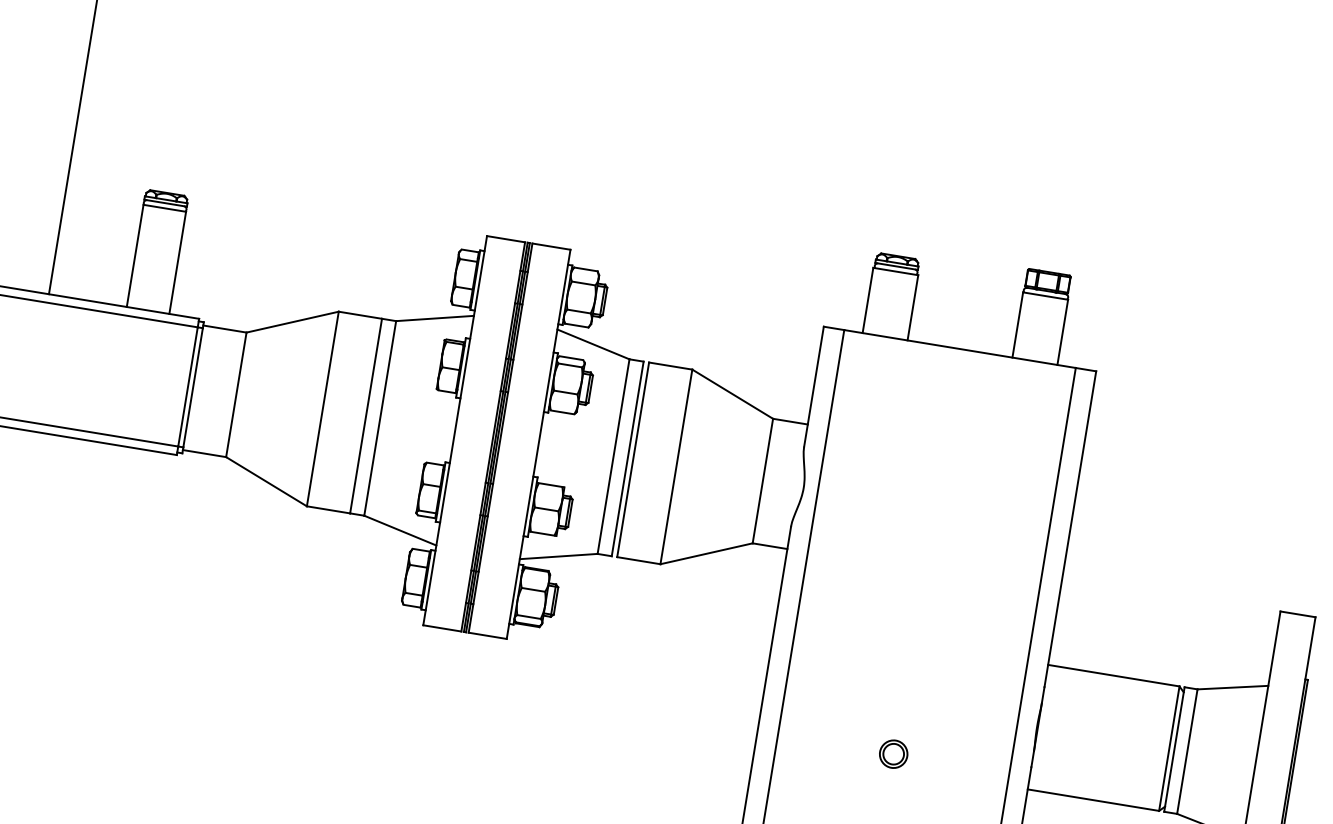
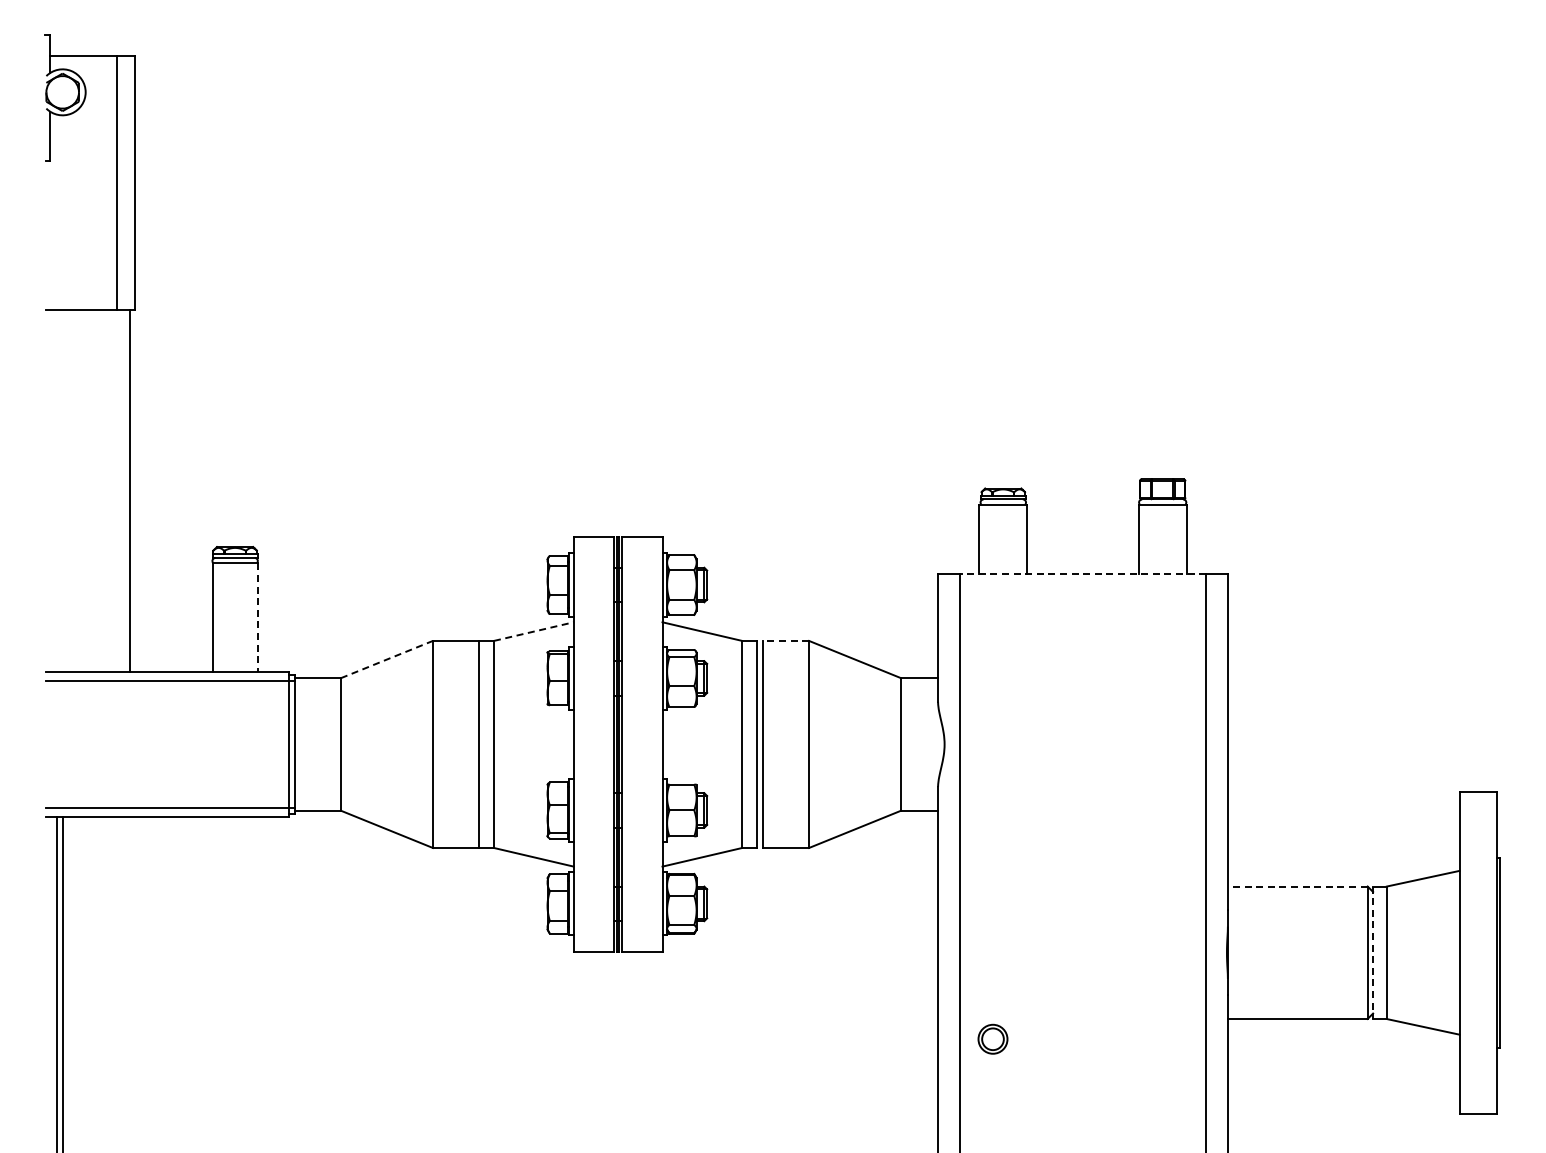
line: (177, 263) -> (257, 618), solid -> dashed
line: (434, 318) -> (533, 631), solid -> dashed
line: (292, 322) -> (386, 659), solid -> dashed
line: (959, 349) -> (1082, 574), solid -> dashed
line: (670, 365) -> (785, 640), solid -> dashed
line: (1113, 675) -> (1297, 886), solid -> dashed
line: (1174, 750) -> (1373, 953), solid -> dashed
part: (893, 753) -> (992, 1038), moved

